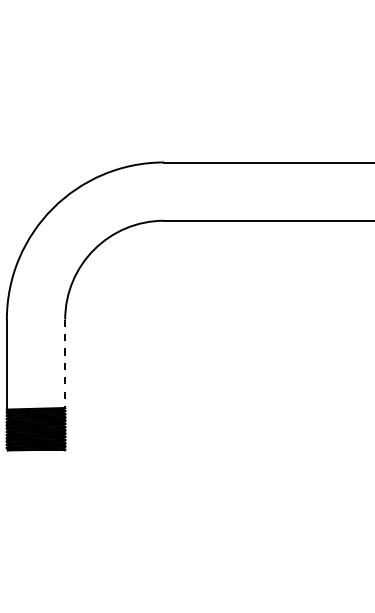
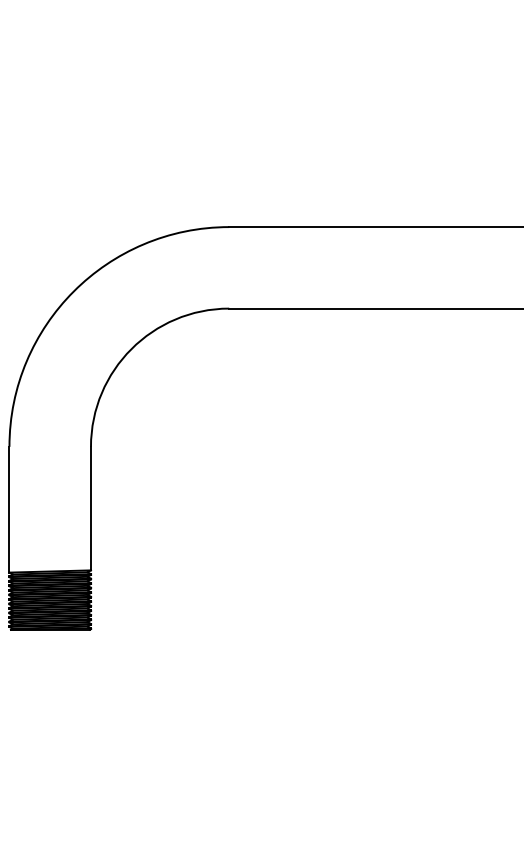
line: (65, 363) -> (91, 508), dashed -> solid

